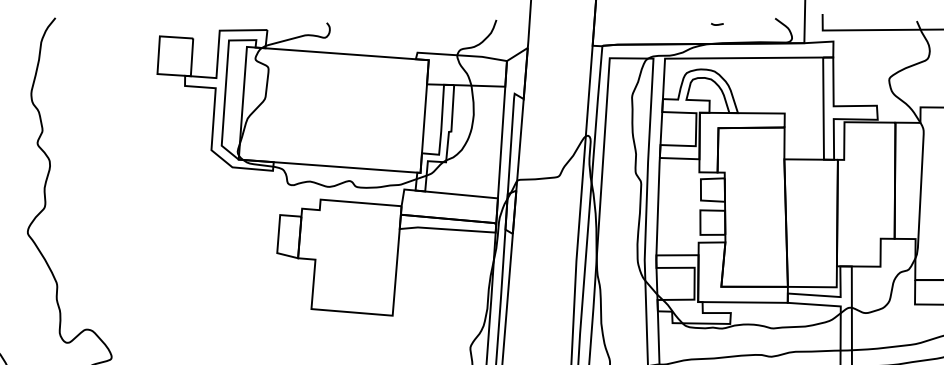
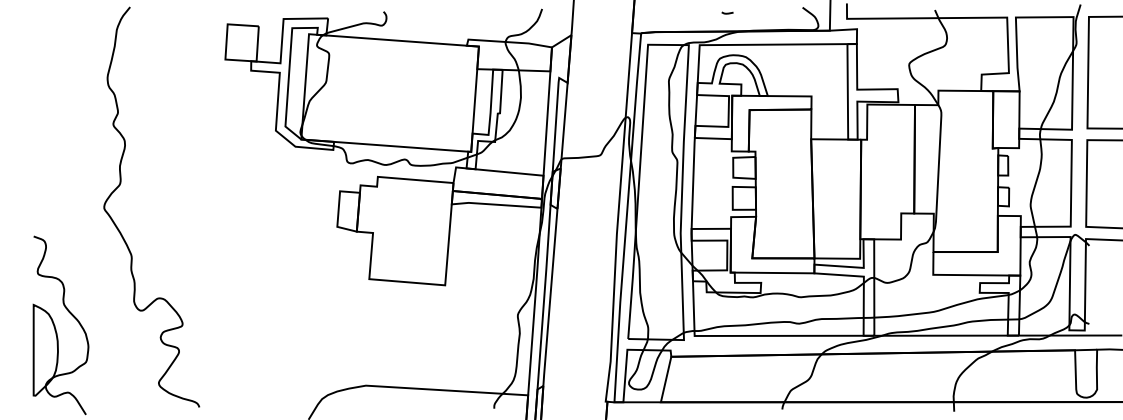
curve: (717, 23) -> (727, 12), moved

